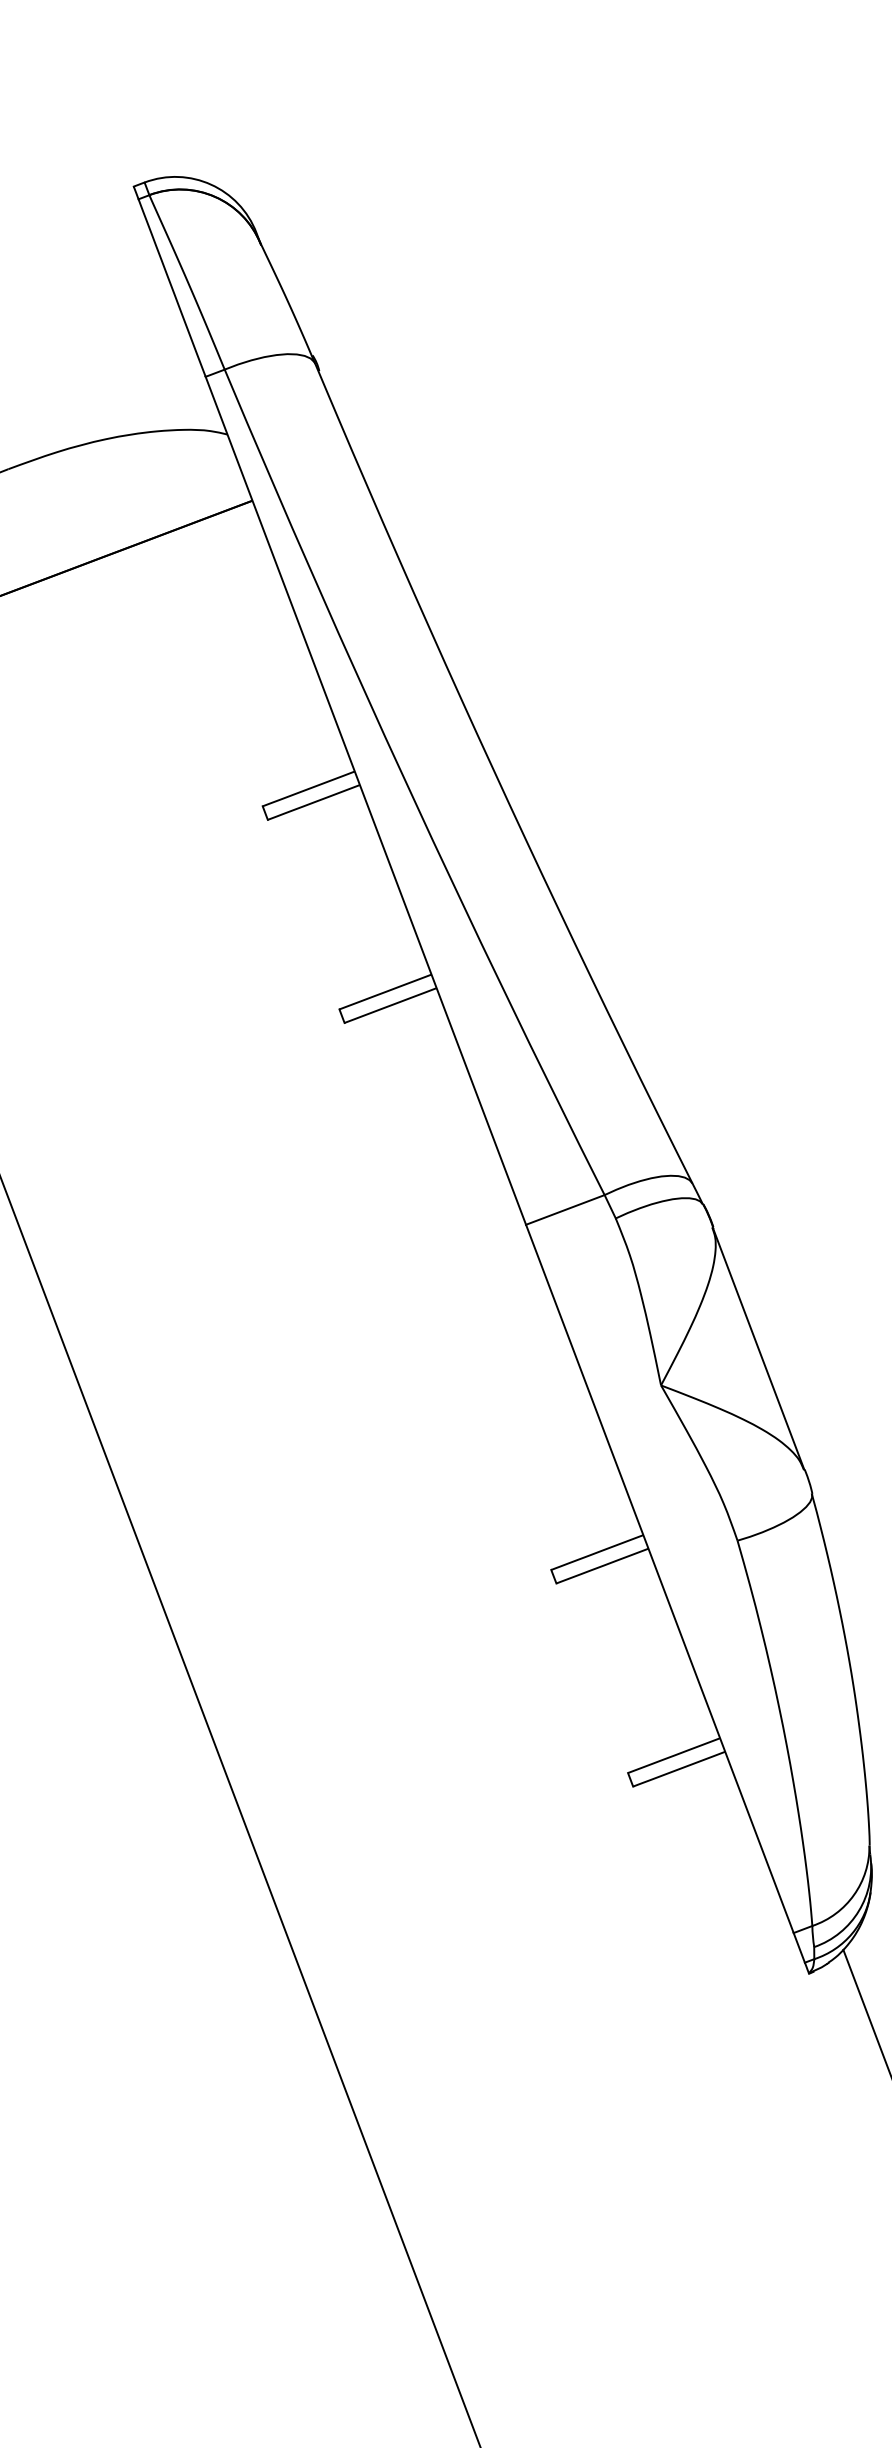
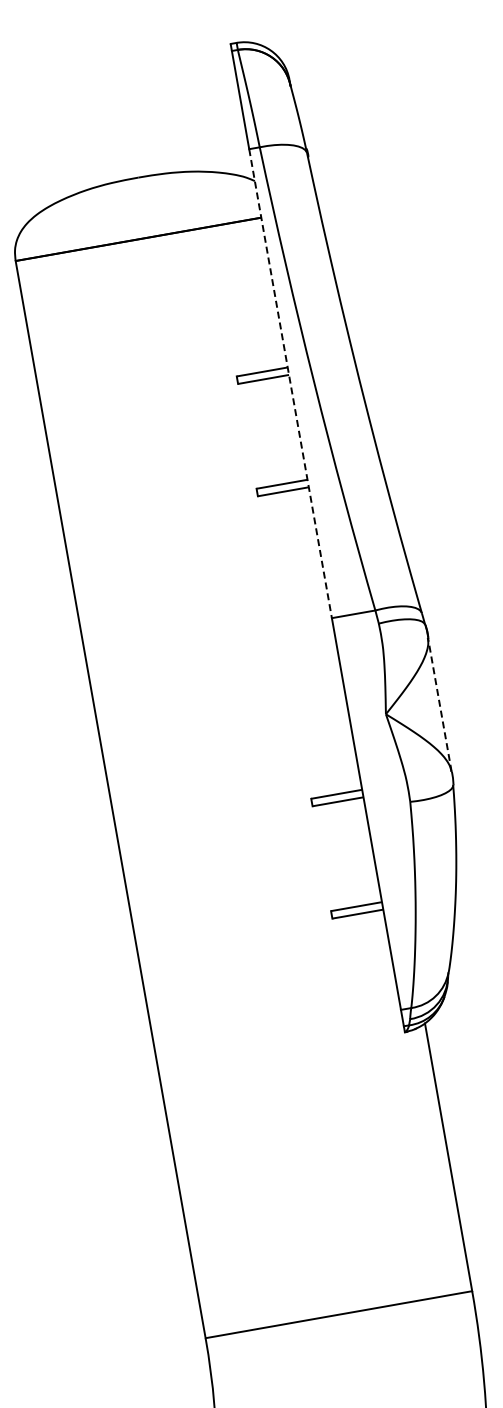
line: (366, 802) -> (290, 384), solid -> dashed
line: (757, 1348) -> (439, 704), solid -> dashed

